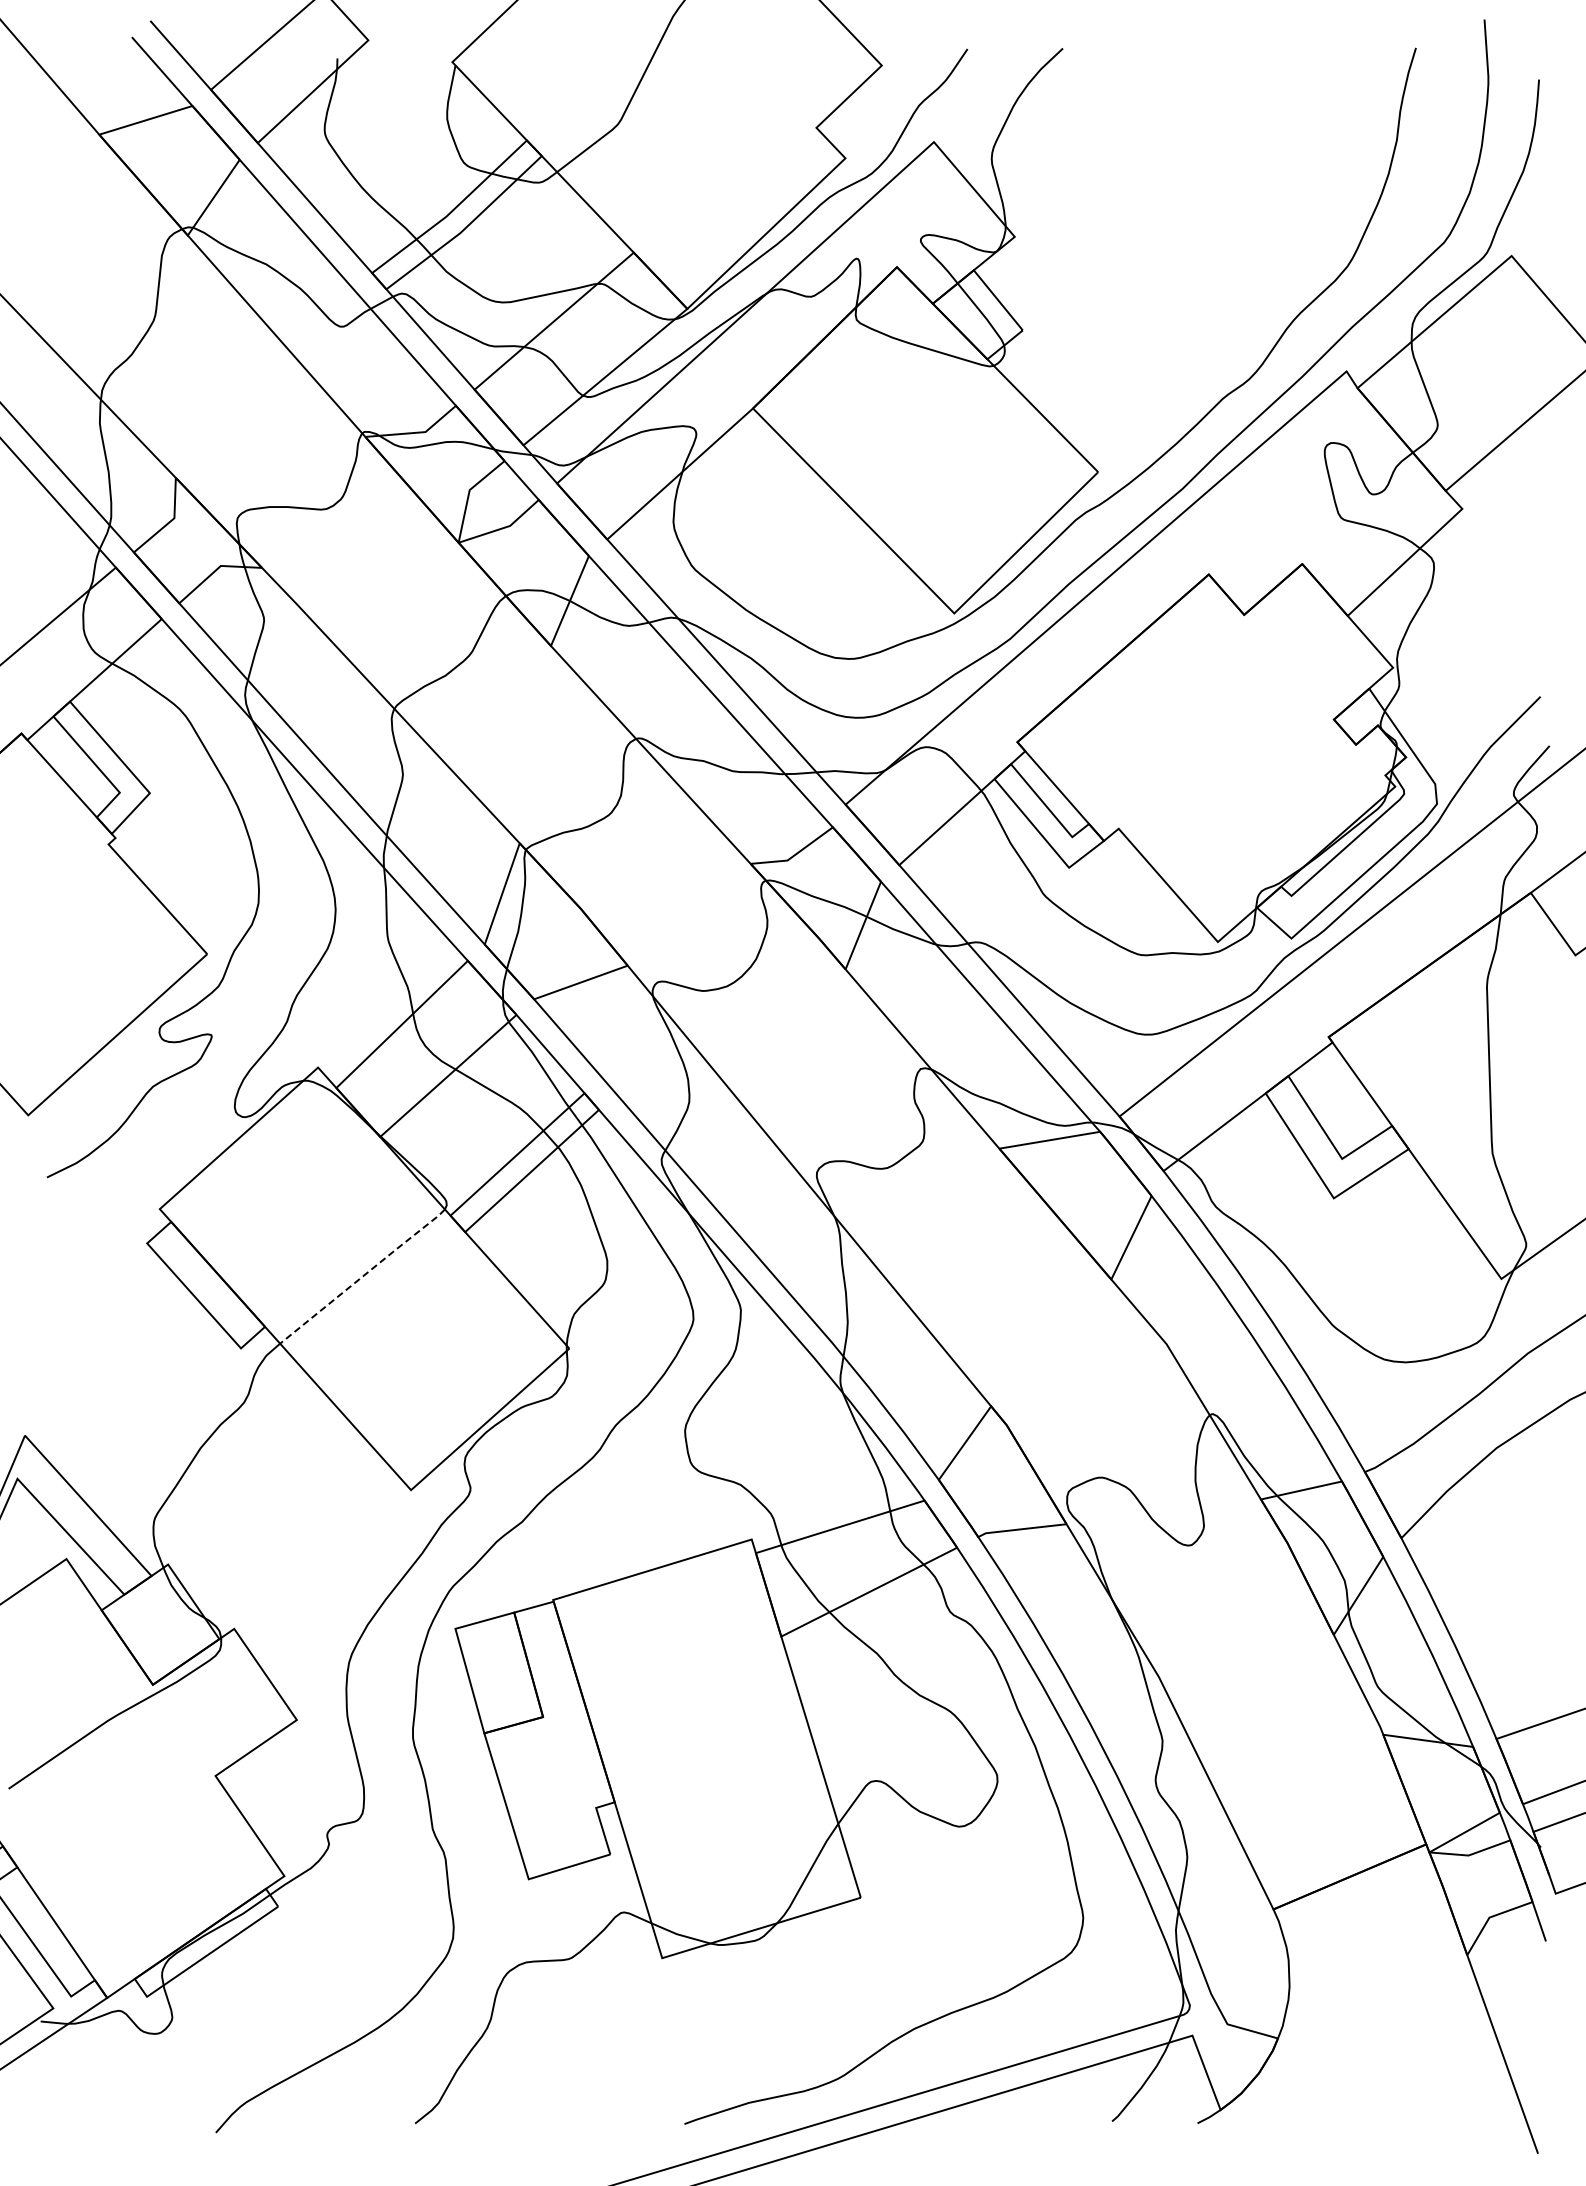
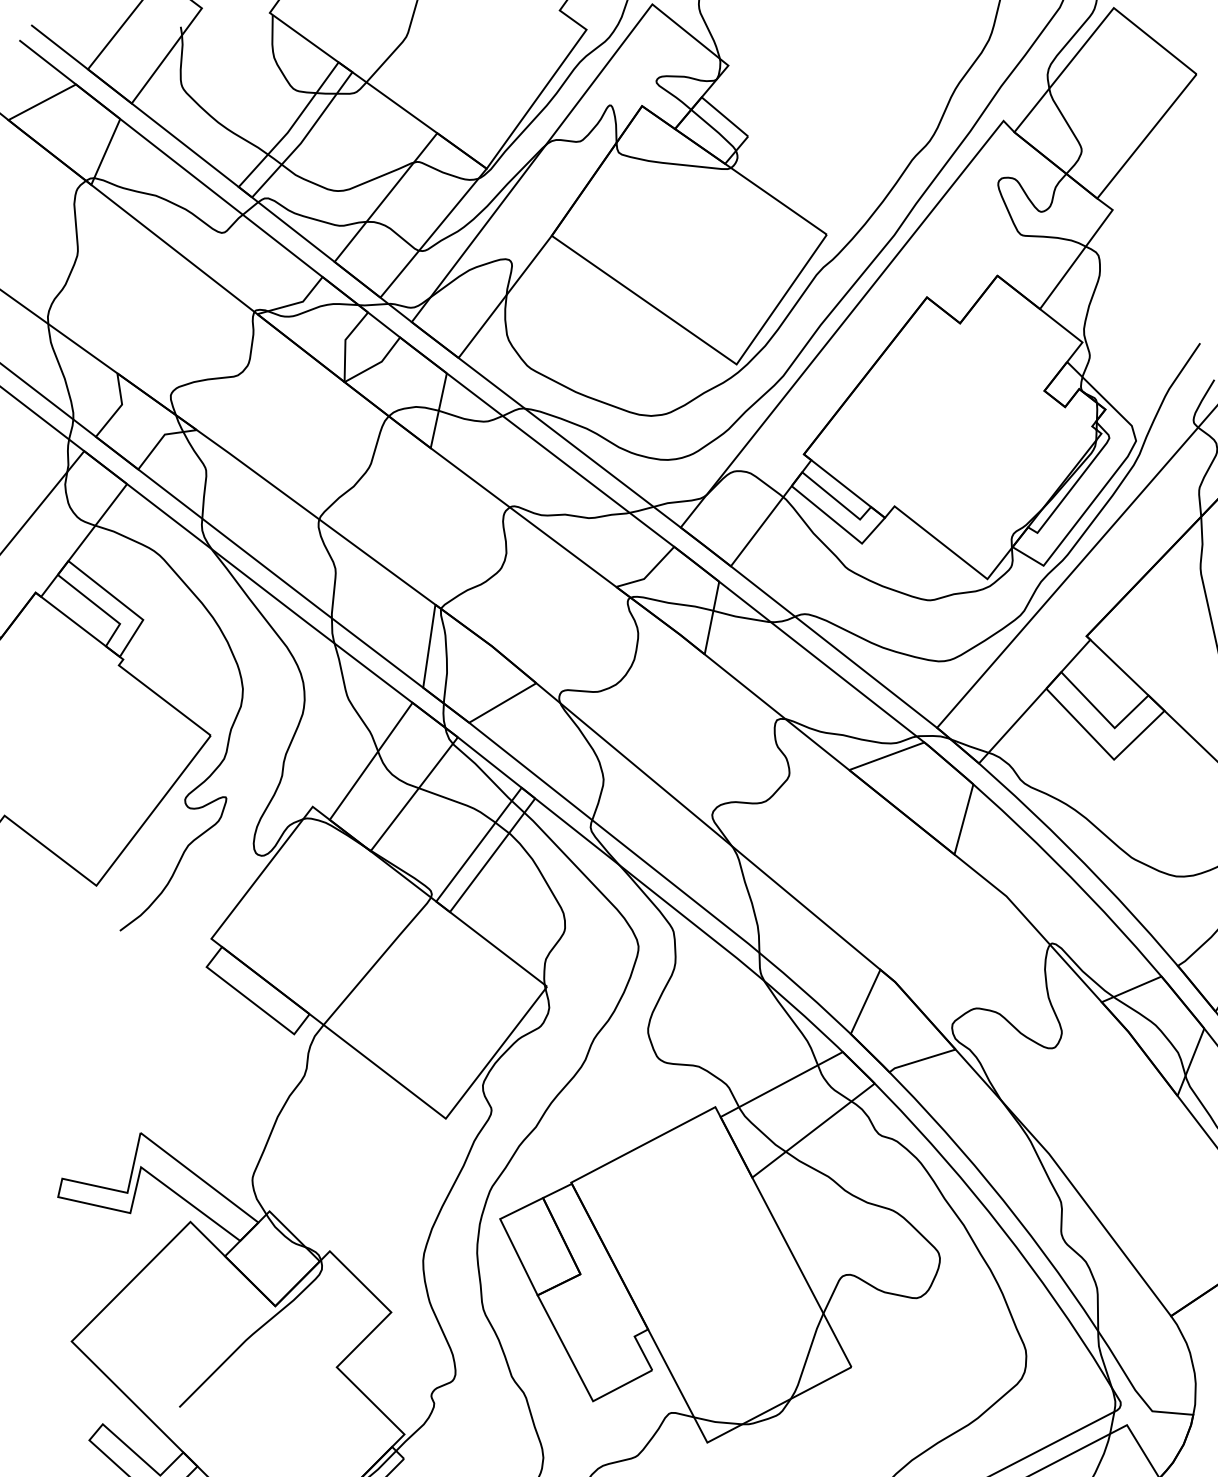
line: (363, 1275) -> (377, 960), dashed -> solid

